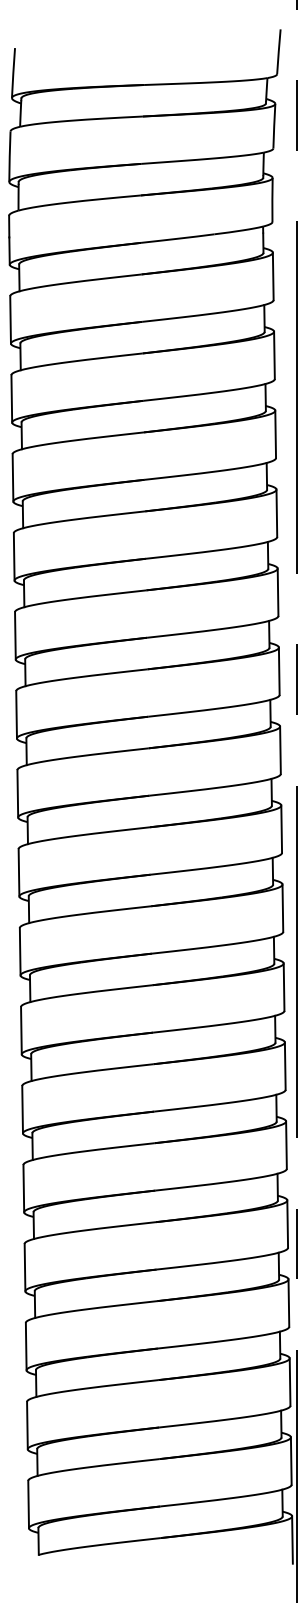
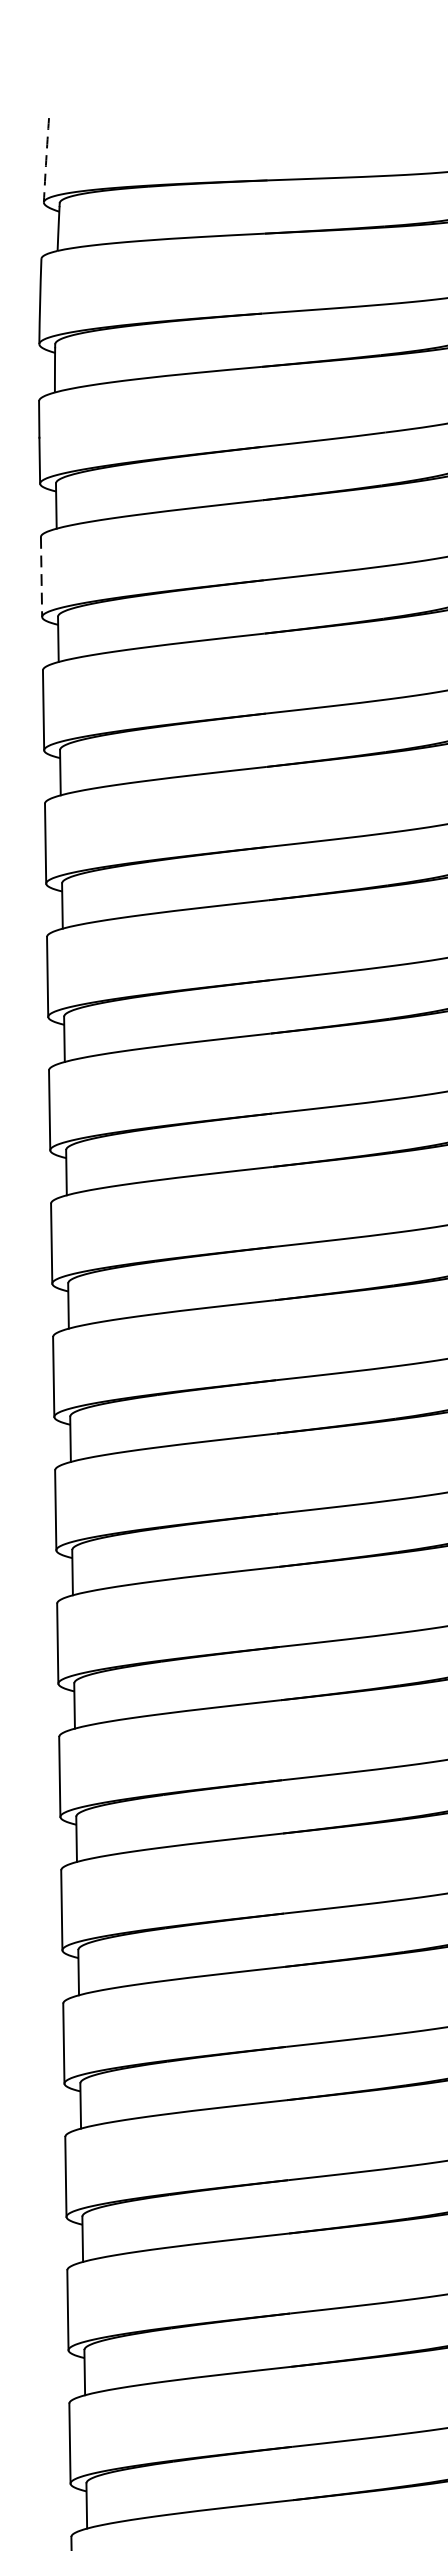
arc: (13, 73) -> (46, 161), solid -> dashed
line: (10, 319) -> (41, 576), solid -> dashed

